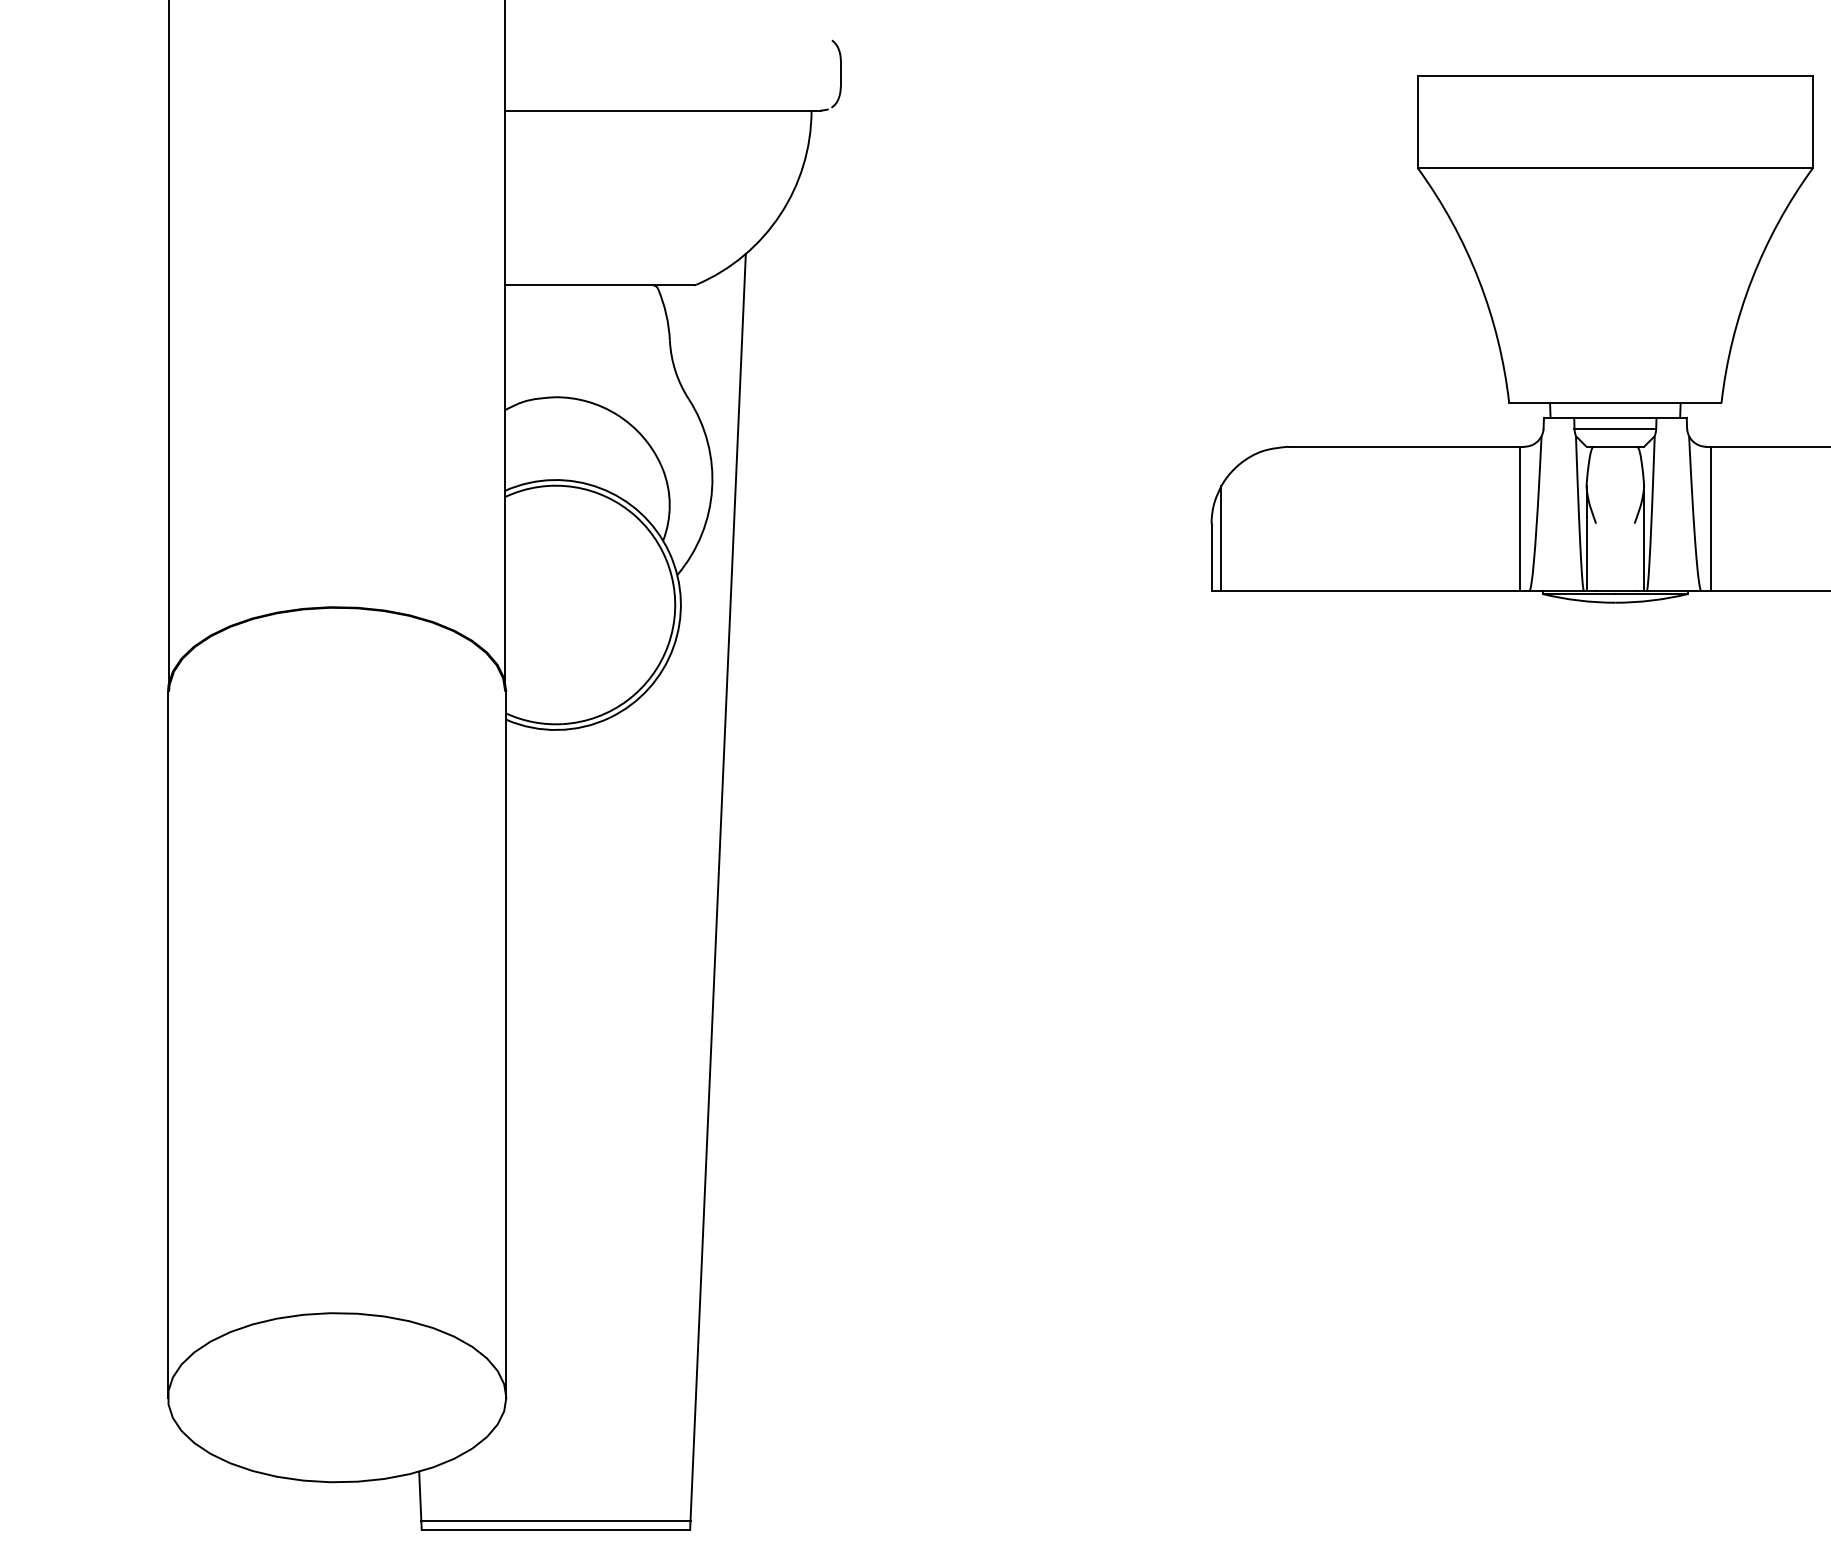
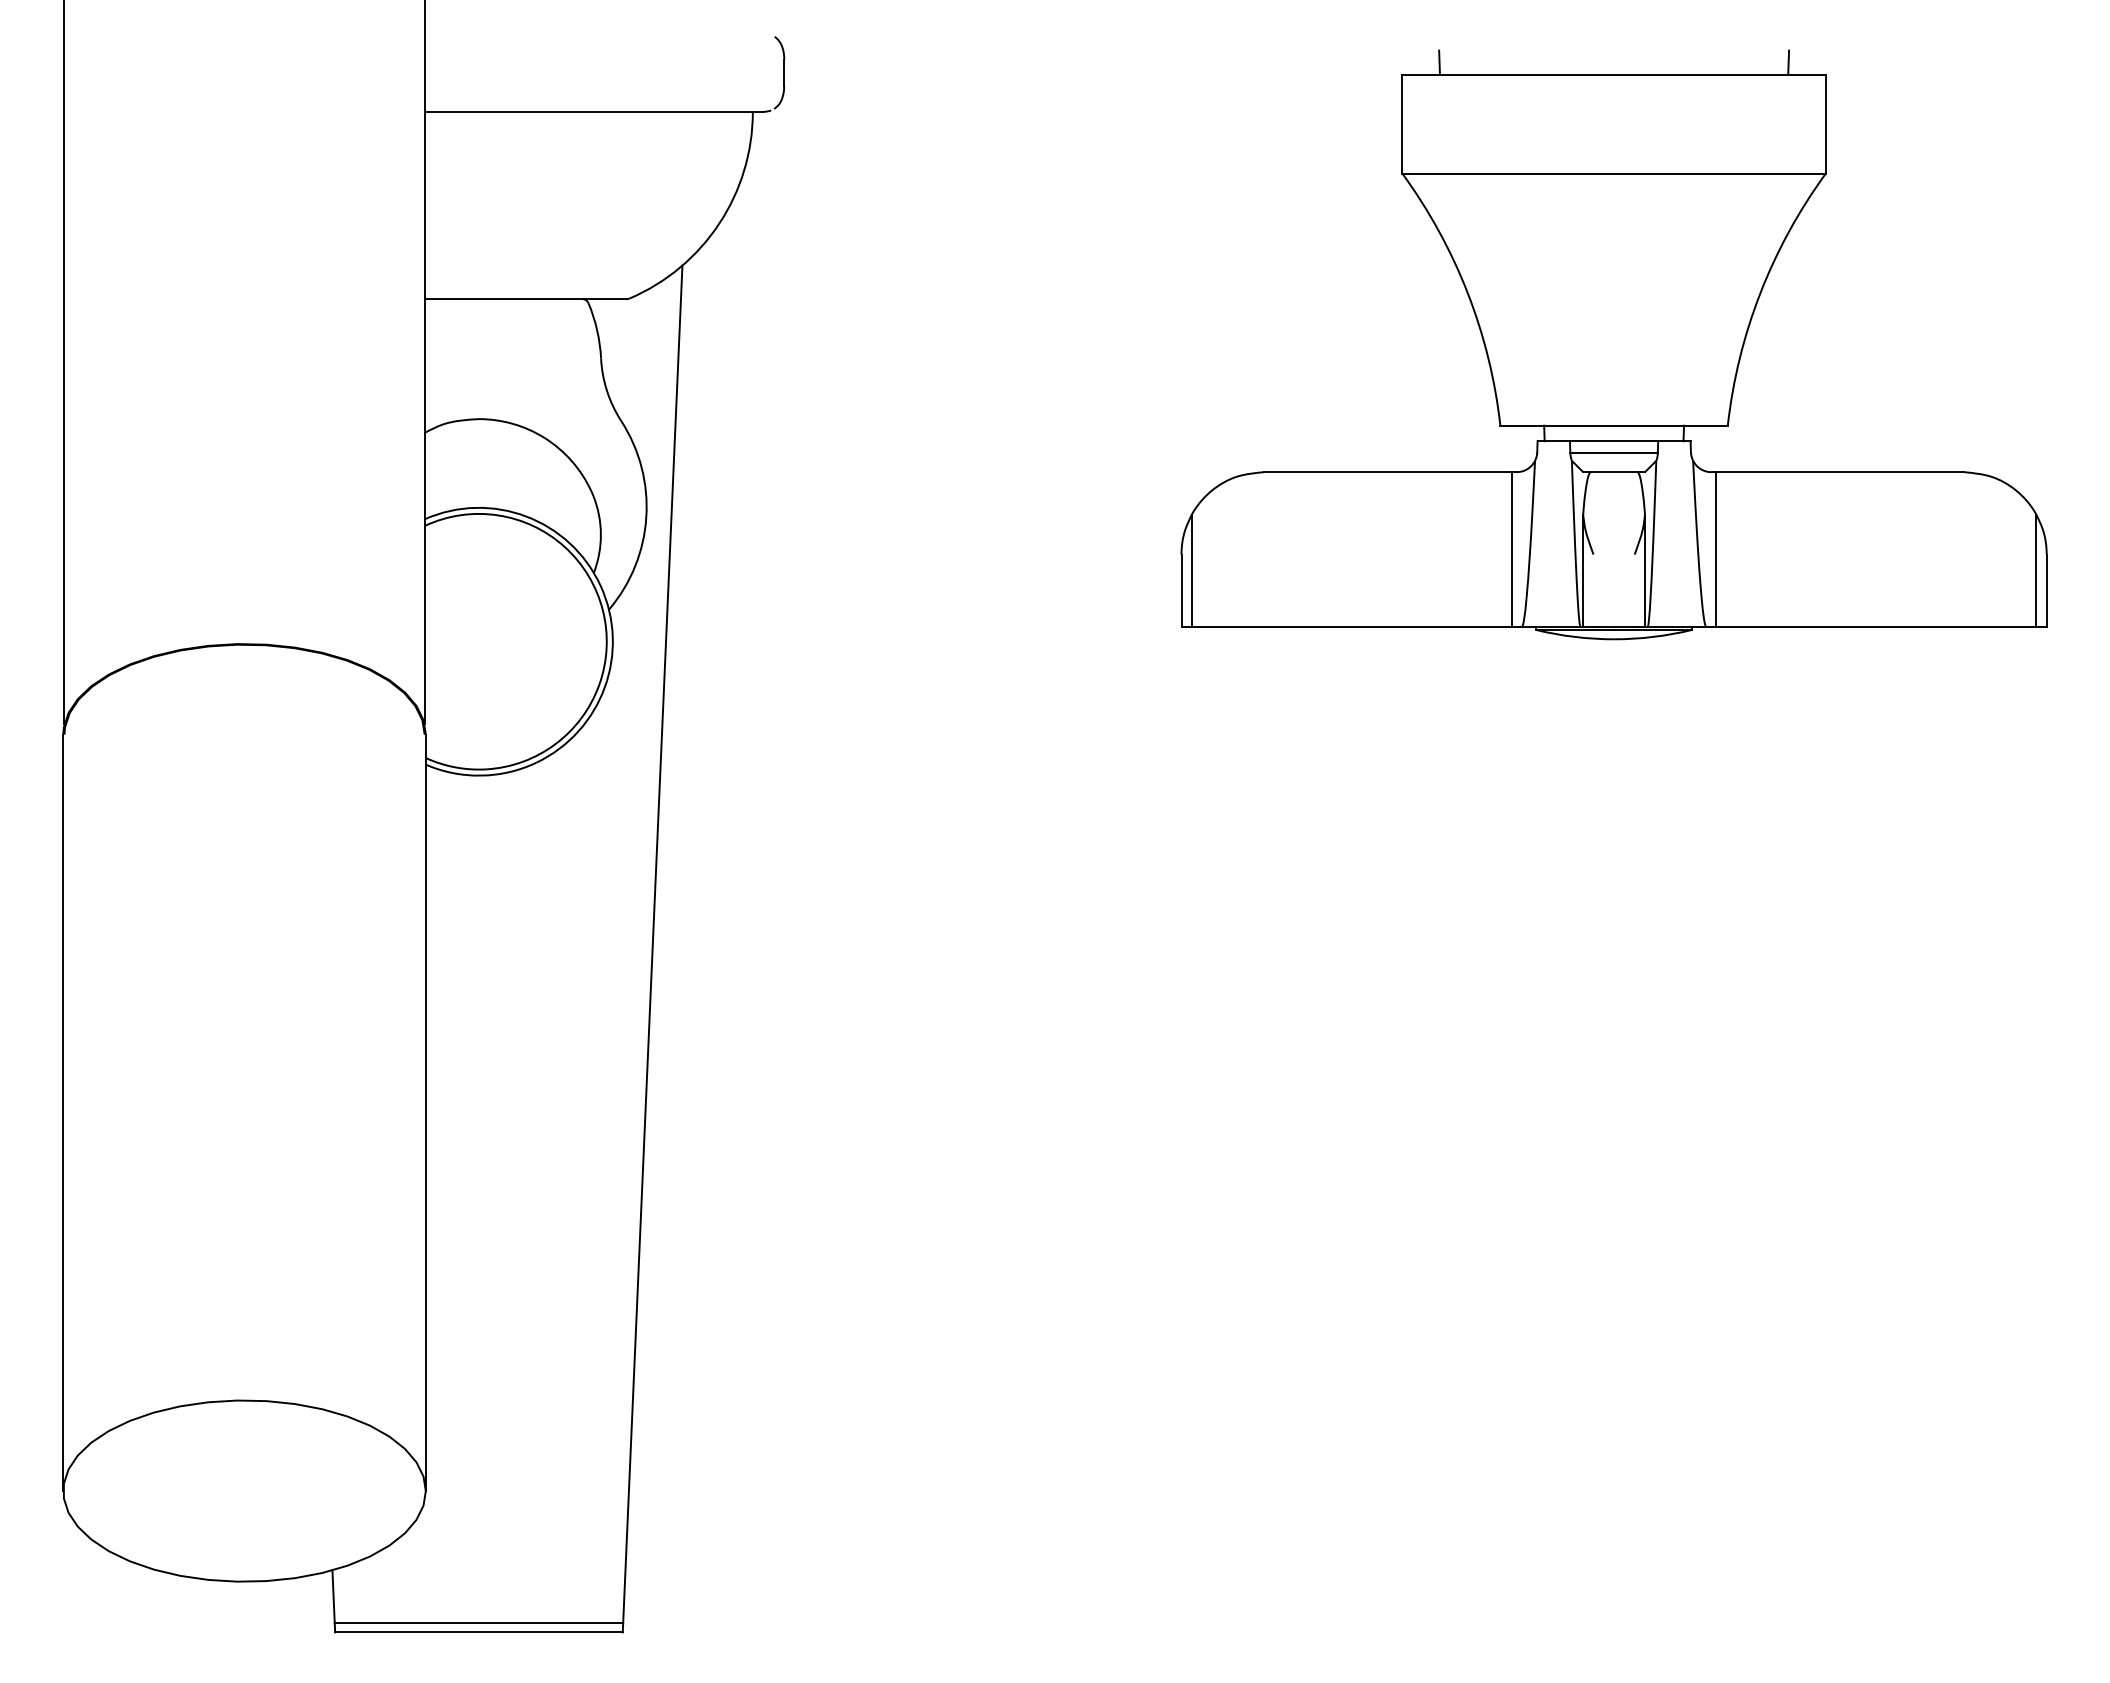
line: (1452, 64) -> (1439, 62), added
line: (1778, 64) -> (1788, 62), added

